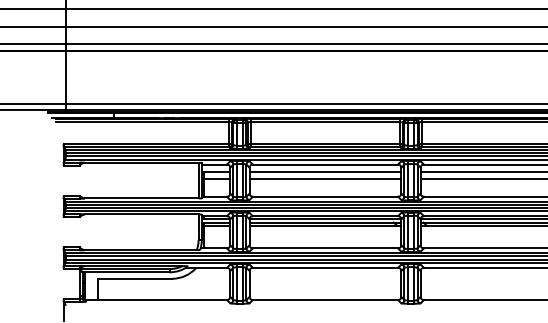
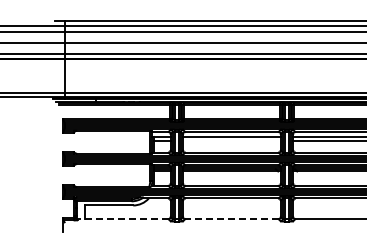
line: (324, 179) -> (231, 141), removed
line: (155, 300) -> (122, 219), solid -> dashed
line: (324, 300) -> (231, 219), solid -> dashed

